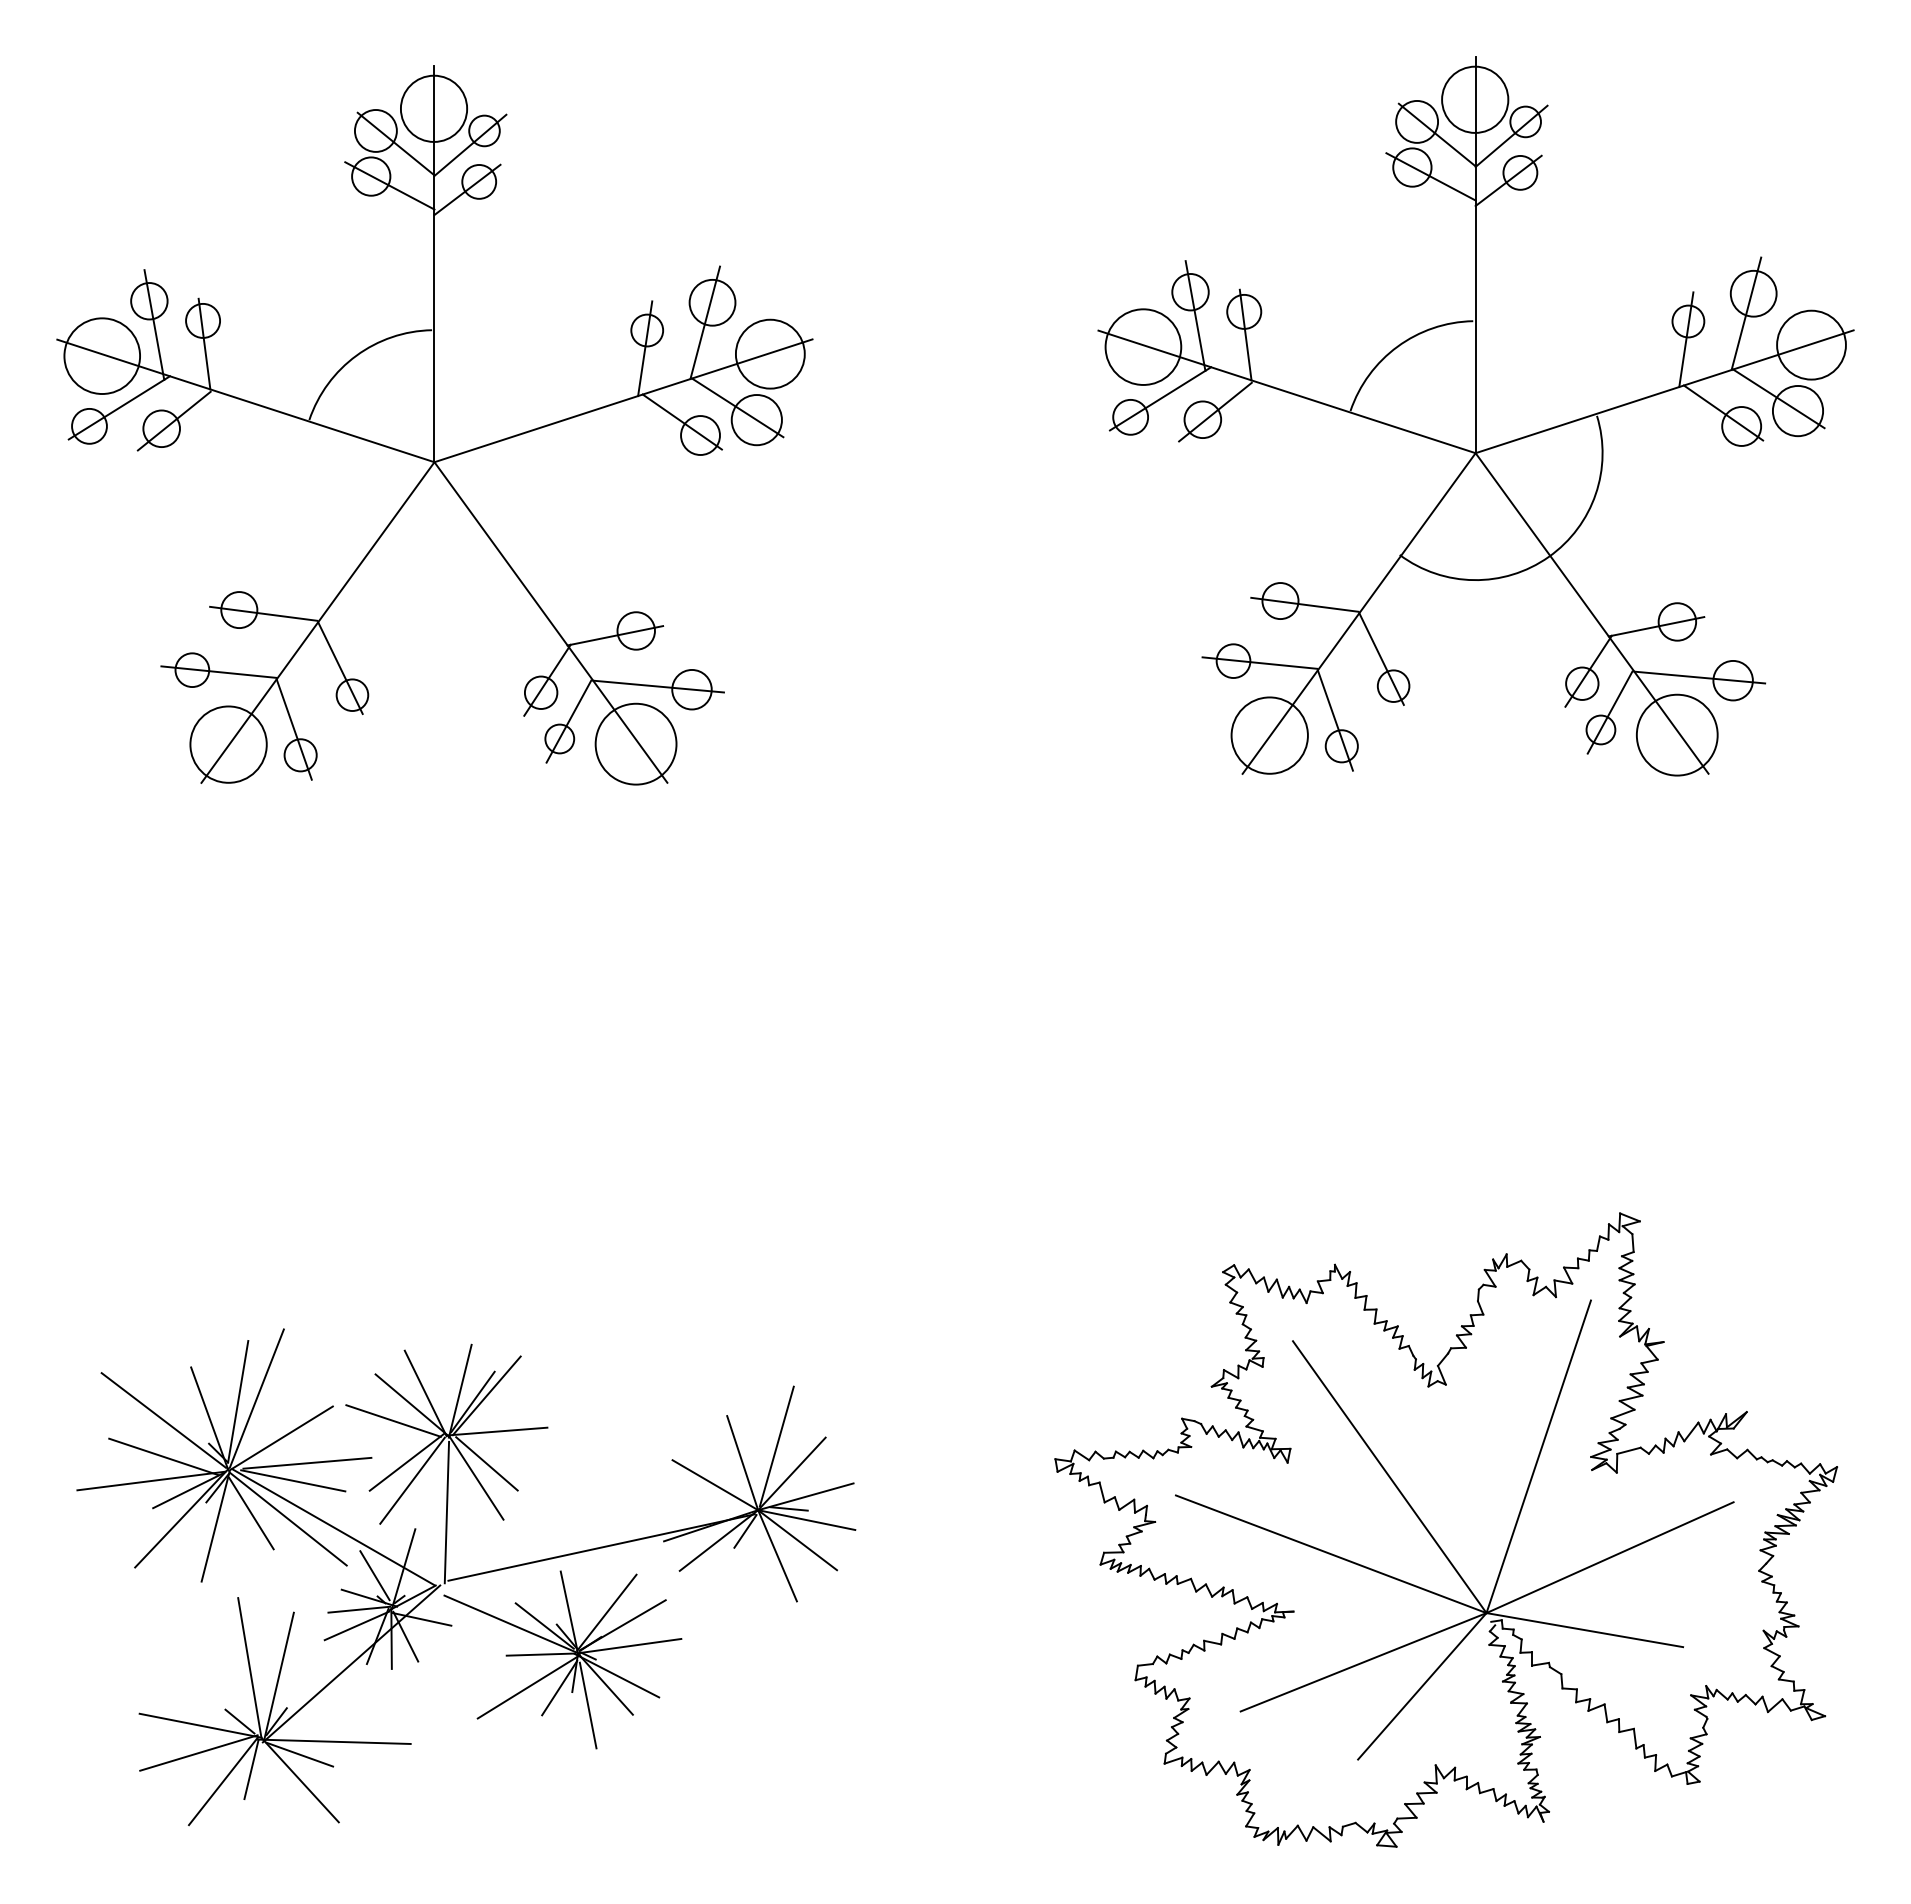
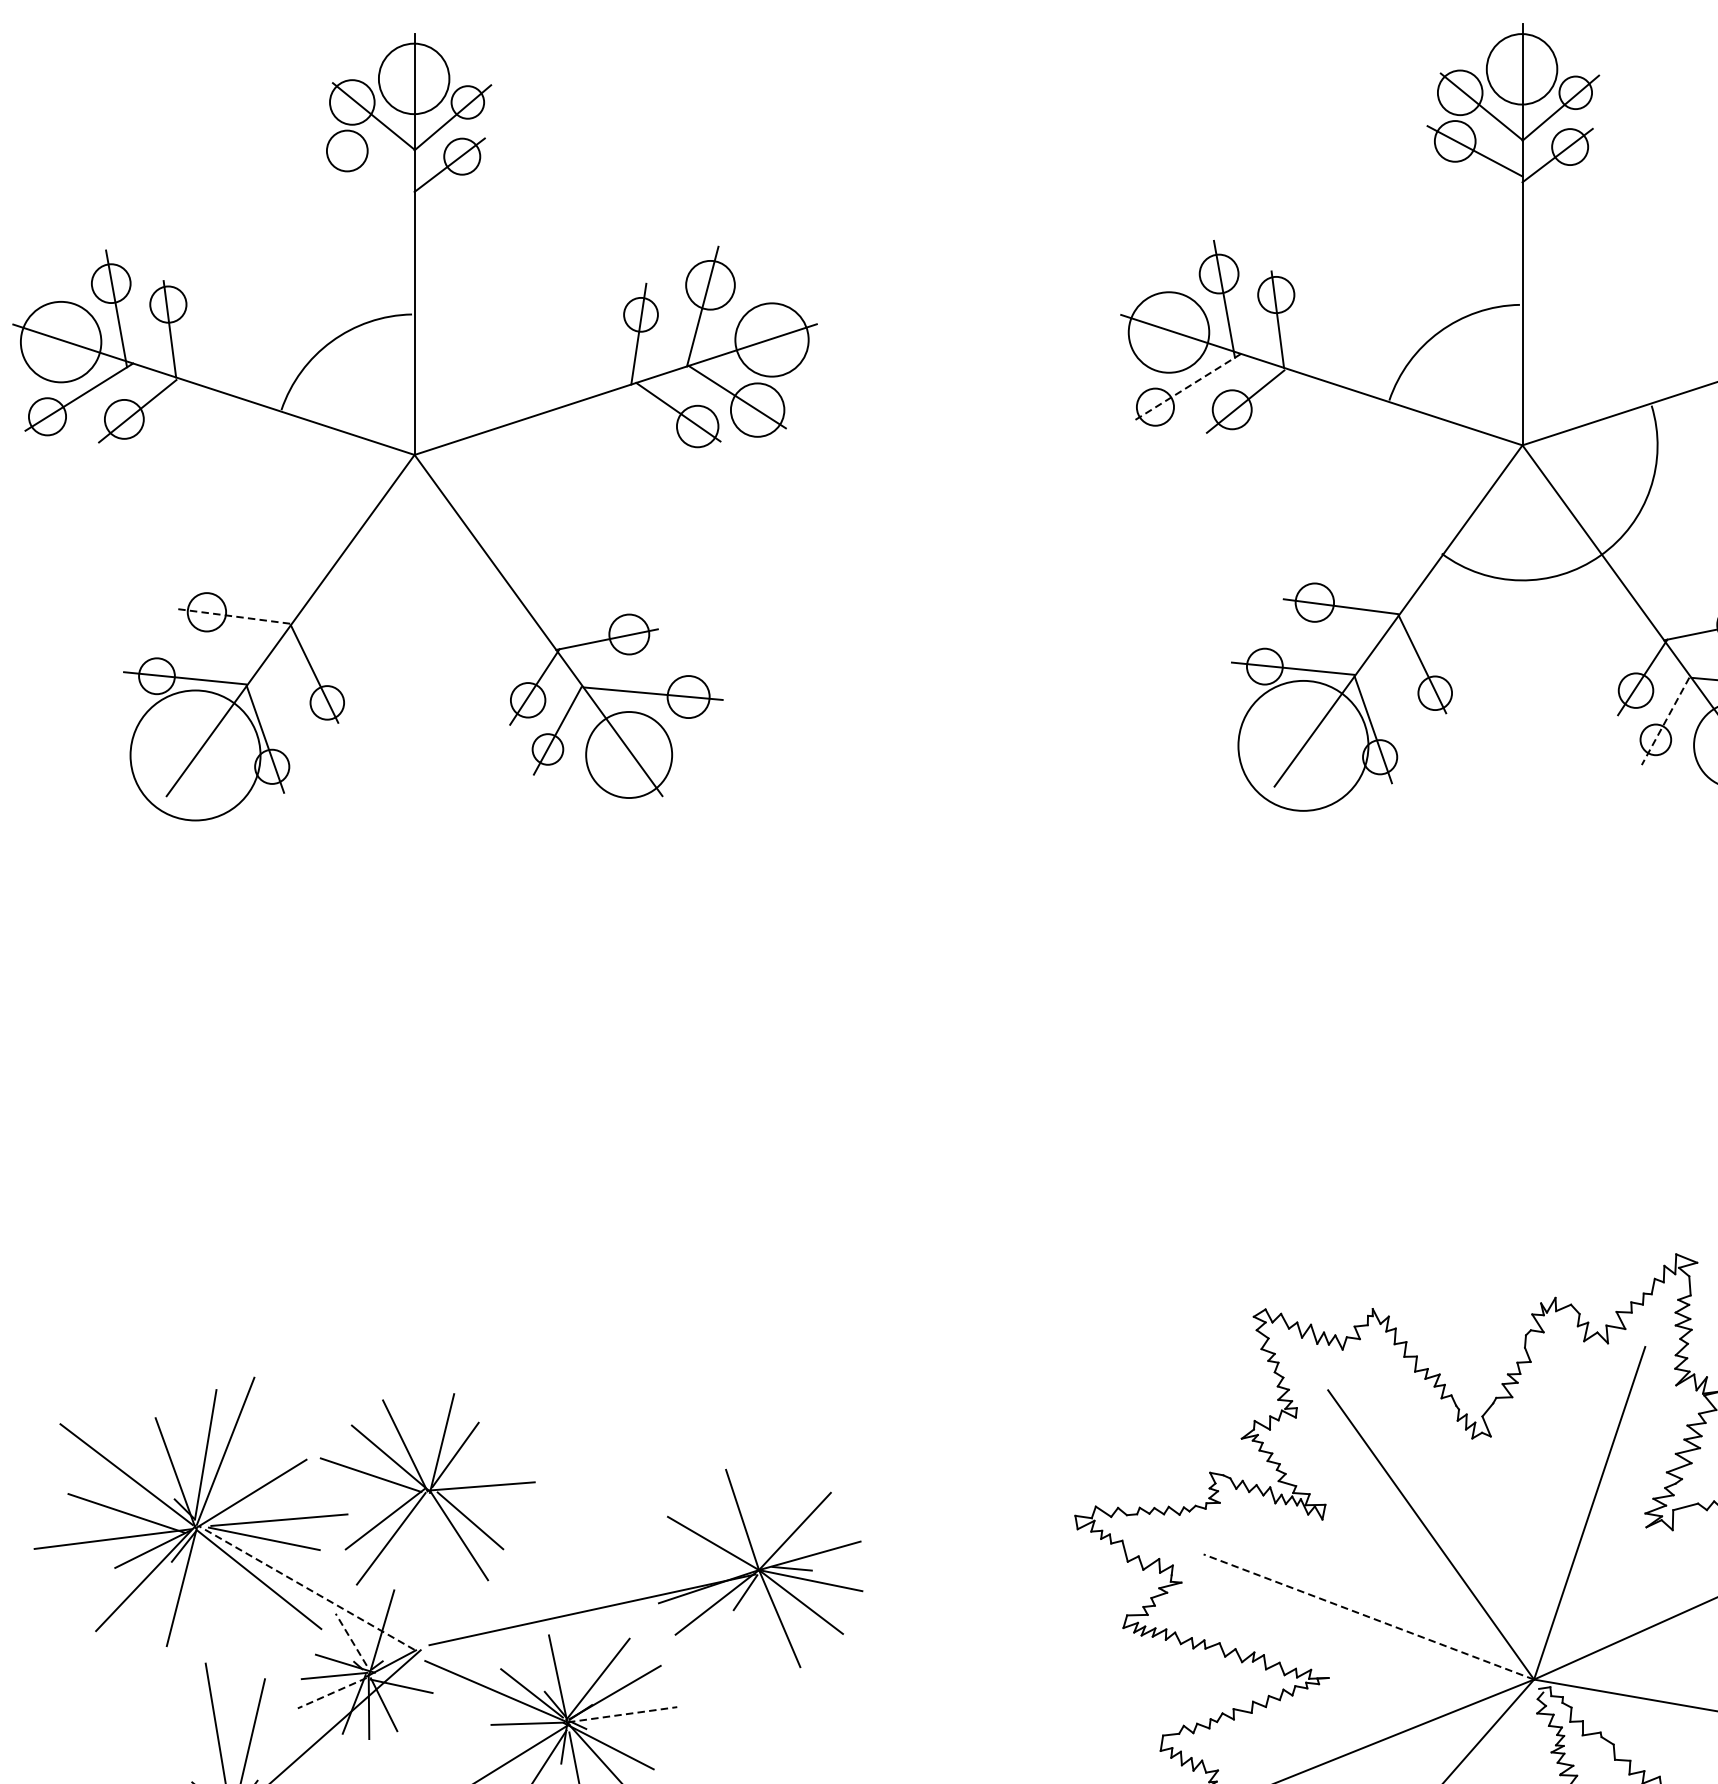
line: (389, 185) -> (366, 160), removed
line: (1160, 398) -> (1187, 387), solid -> dashed
line: (263, 613) -> (232, 615), solid -> dashed
line: (1610, 712) -> (1666, 721), solid -> dashed
circle: (1269, 735) -> (1303, 745), size x1.6
circle: (228, 744) -> (195, 755), size x1.6
line: (486, 1395) -> (469, 1448), removed
line: (776, 1446) -> (778, 1502), removed
line: (446, 1512) -> (427, 1572), removed
line: (251, 1513) -> (219, 1573), removed
line: (333, 1527) -> (307, 1588), solid -> dashed
line: (1330, 1554) -> (1368, 1617), solid -> dashed
line: (374, 1575) -> (350, 1639), solid -> dashed
line: (356, 1626) -> (331, 1693), solid -> dashed
line: (629, 1646) -> (622, 1715), solid -> dashed

